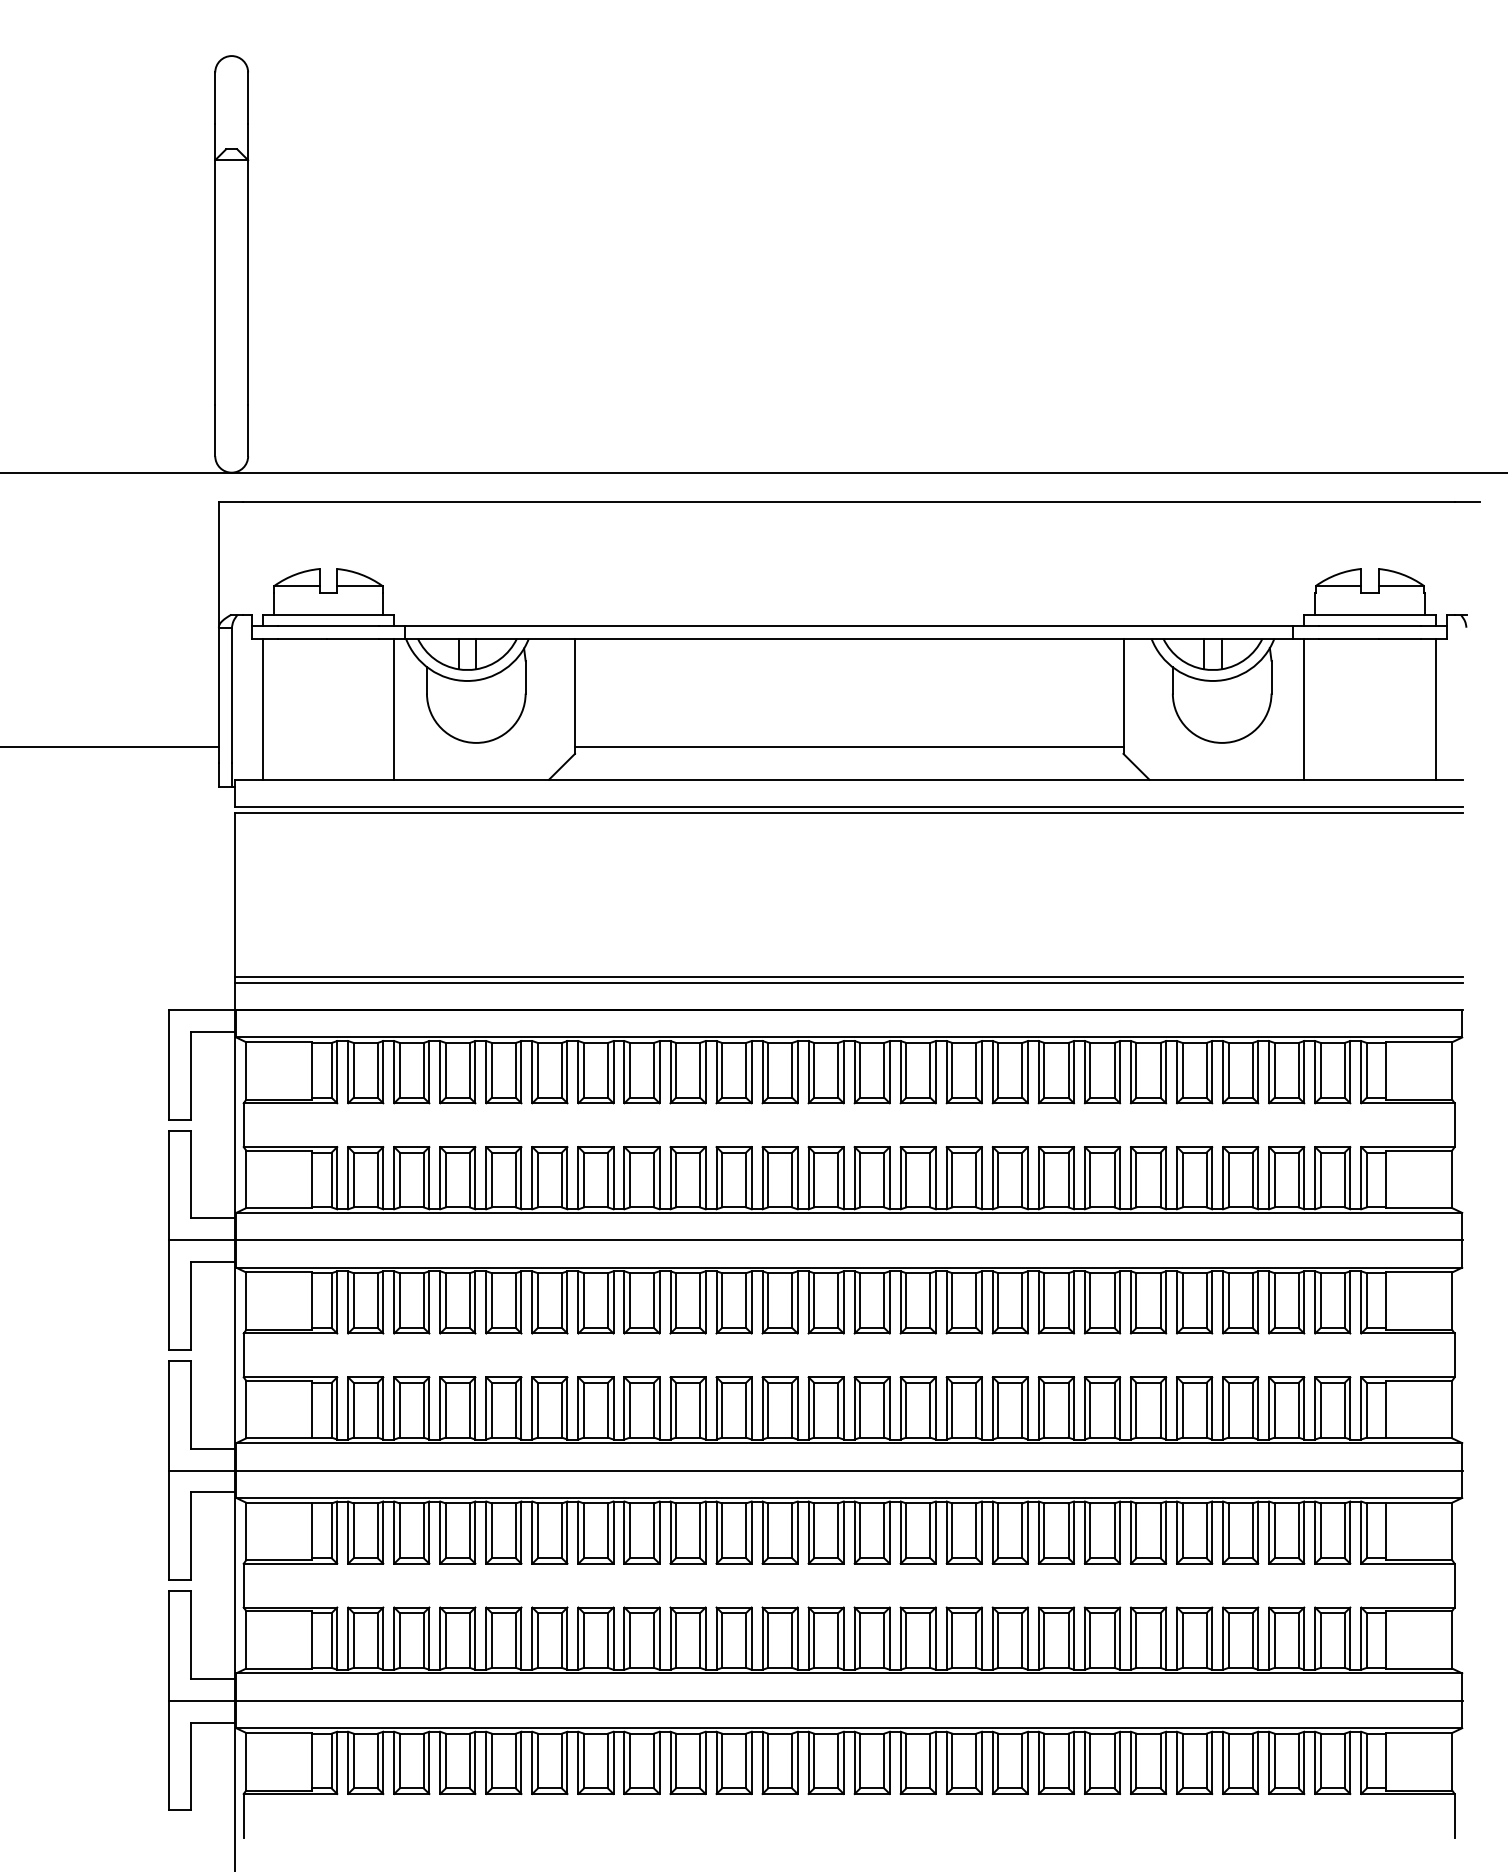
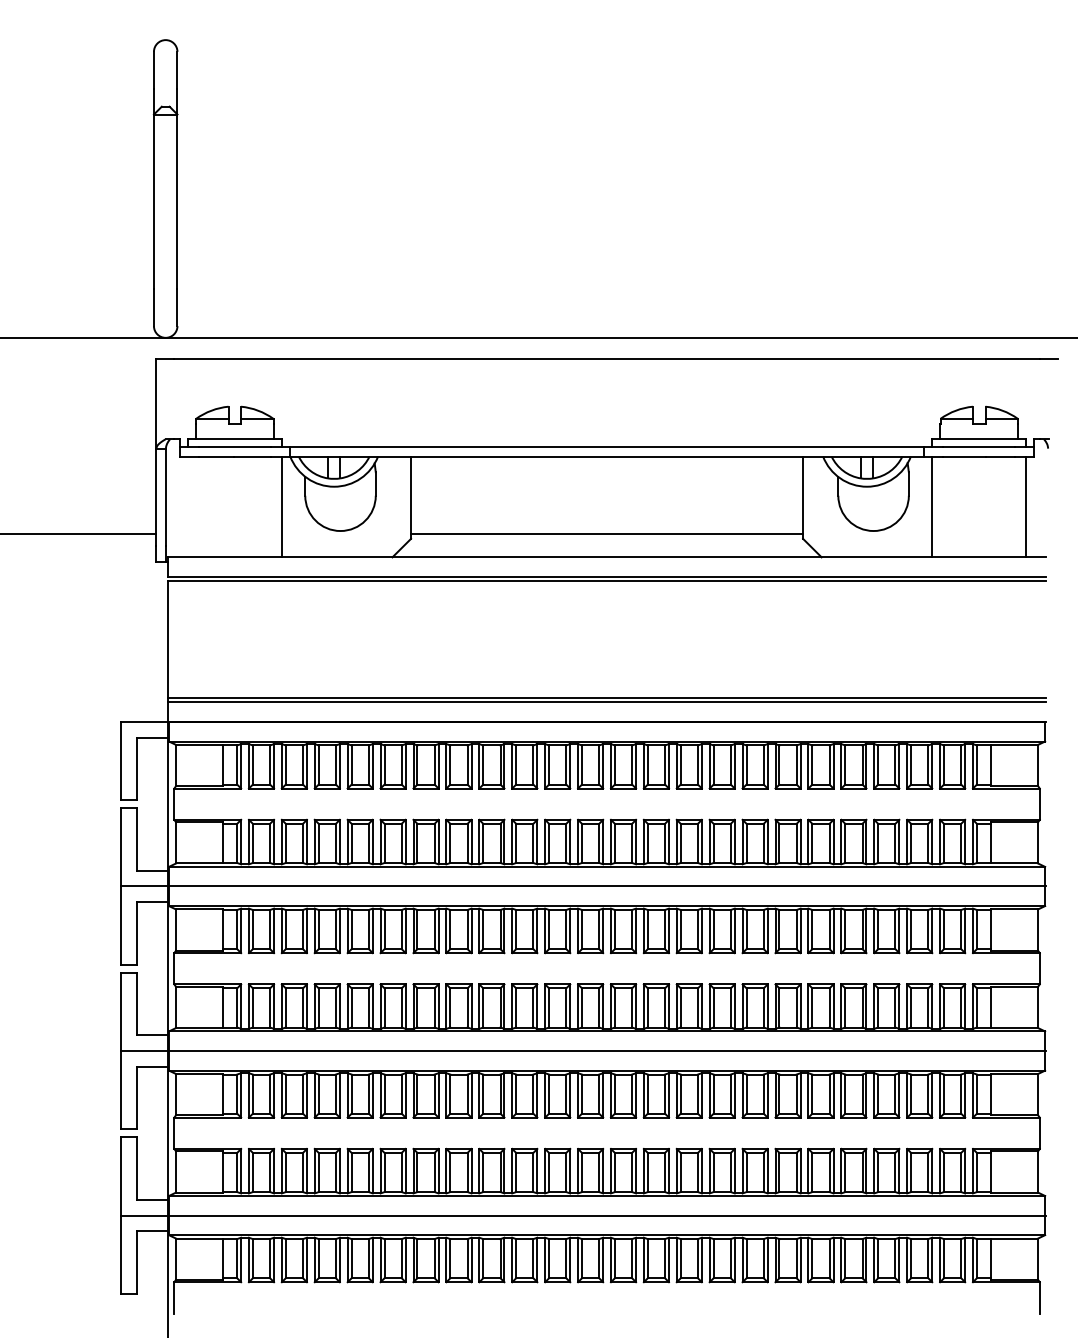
line: (262, 708) -> (187, 506), removed

